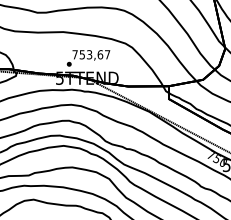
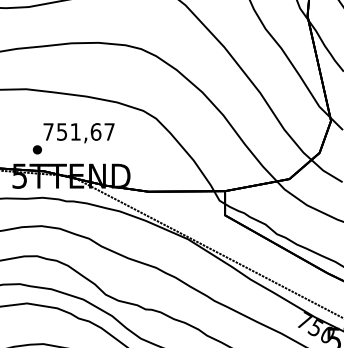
text: (89, 54) -> (75, 131), 753,67 -> 751,67

